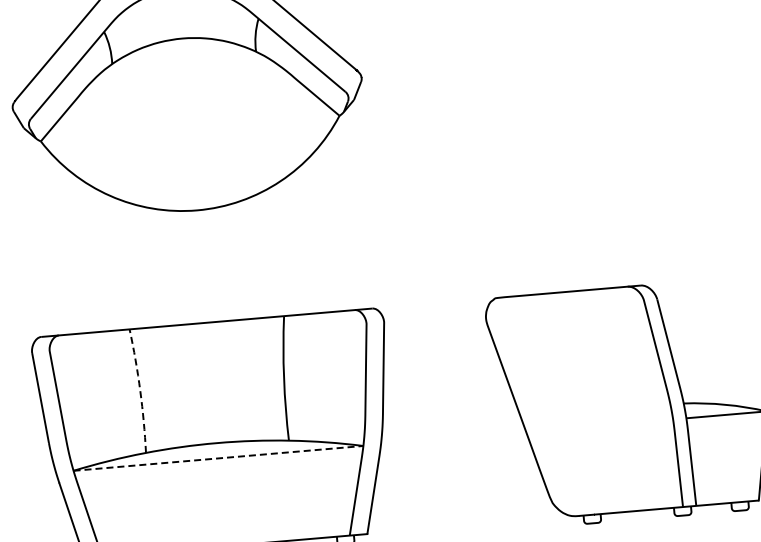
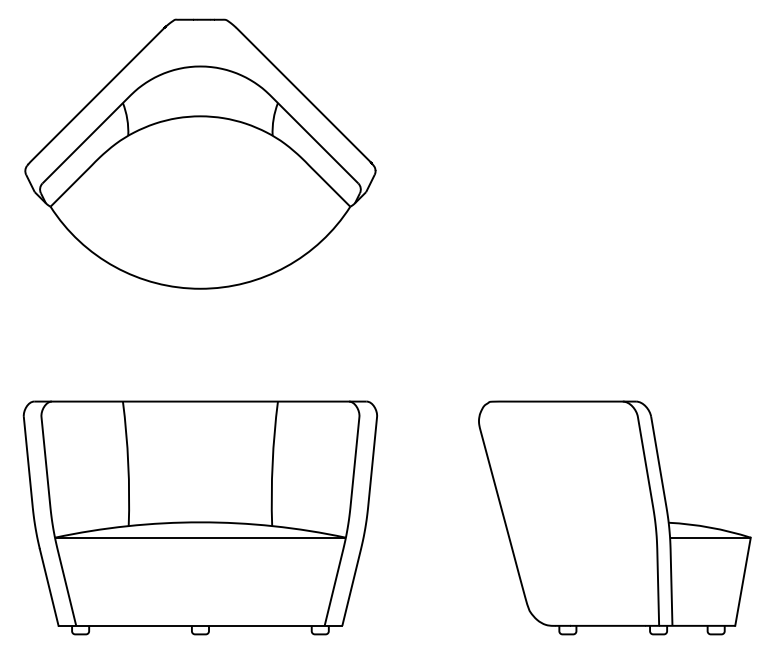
arc: (140, 390) -> (128, 463), dashed -> solid
line: (218, 458) -> (200, 537), dashed -> solid

